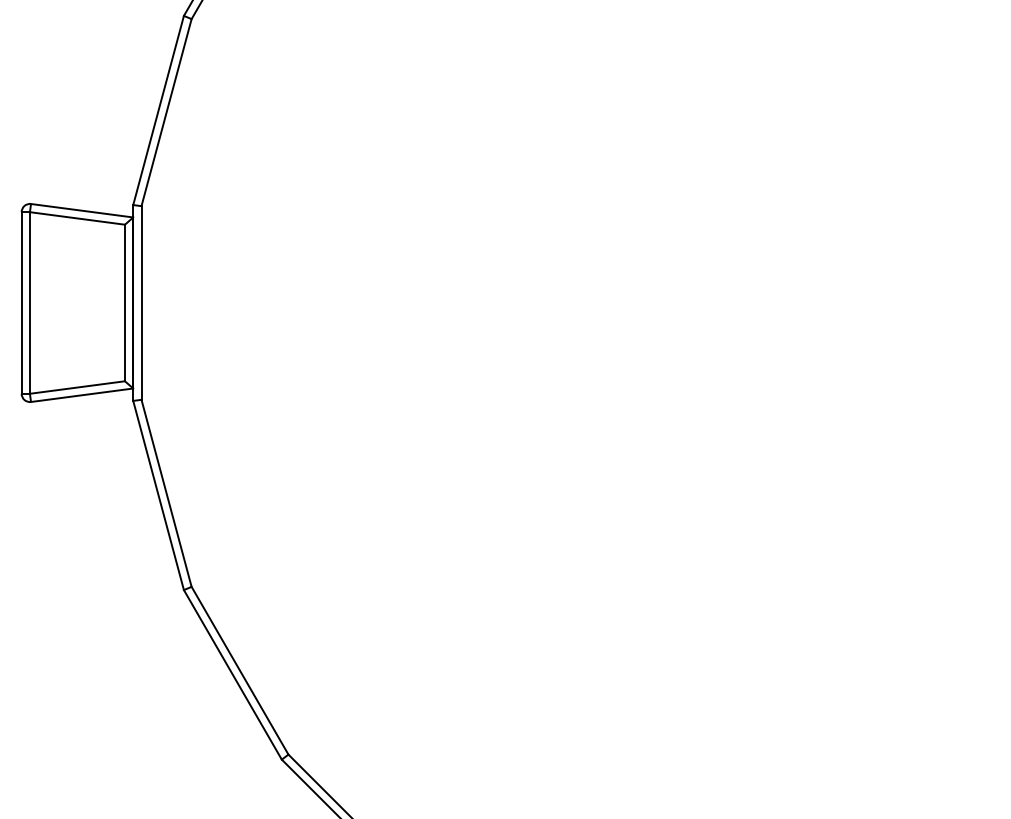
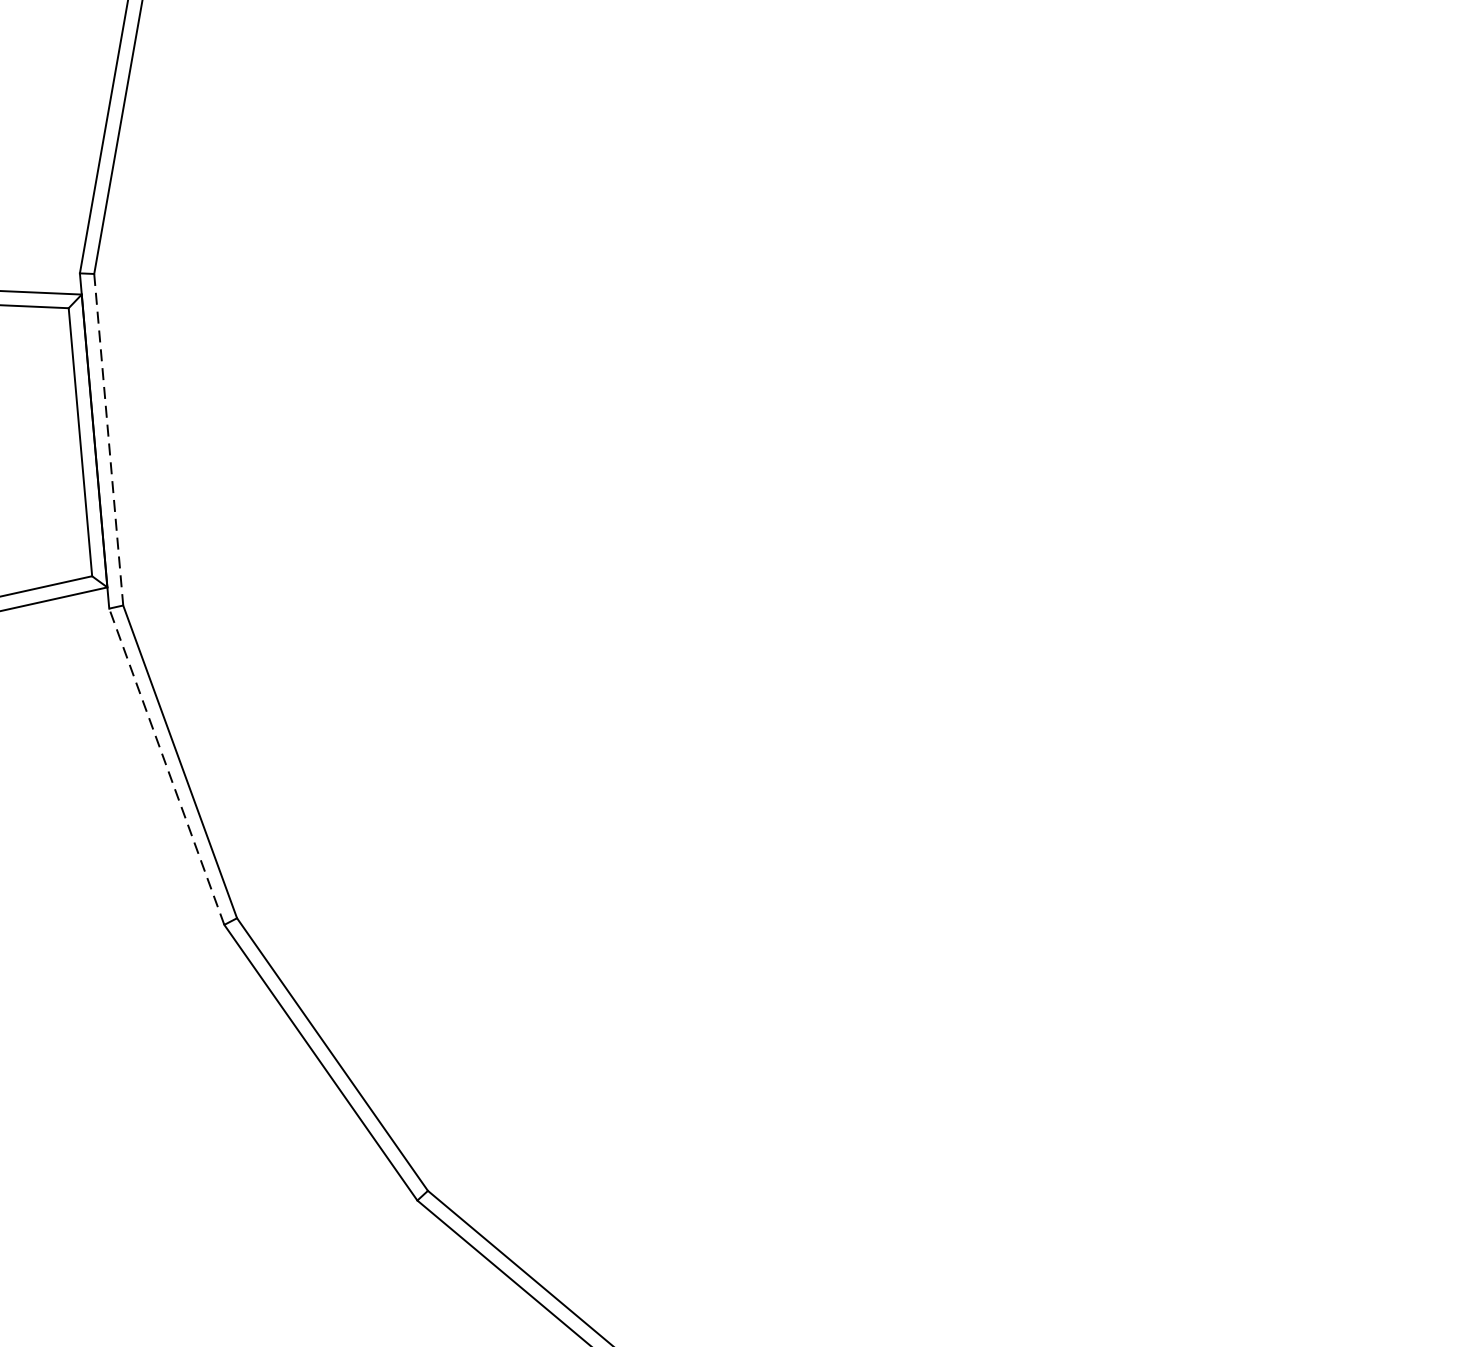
line: (141, 302) -> (108, 438), solid -> dashed
line: (158, 495) -> (166, 766), solid -> dashed

